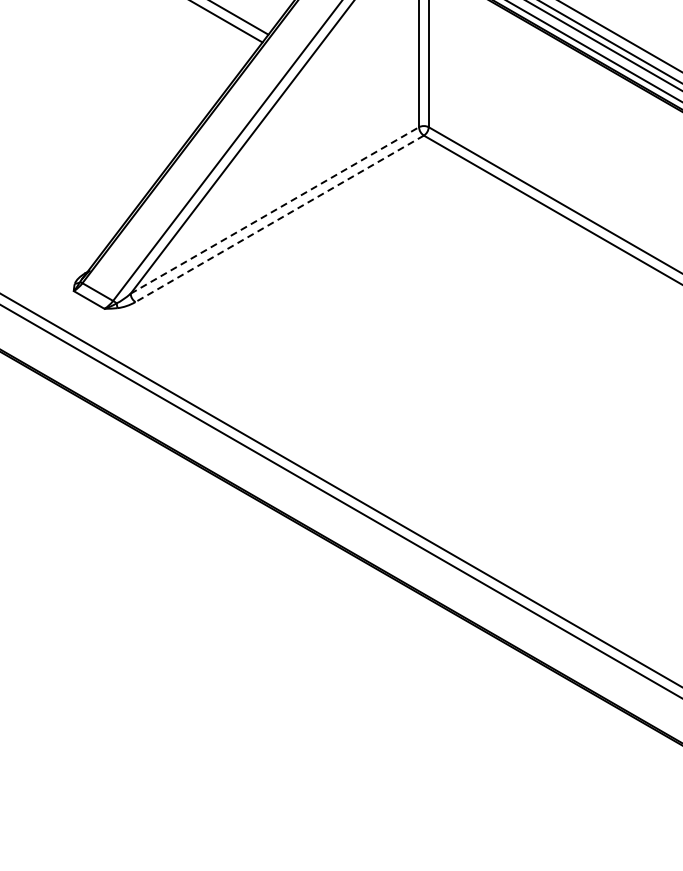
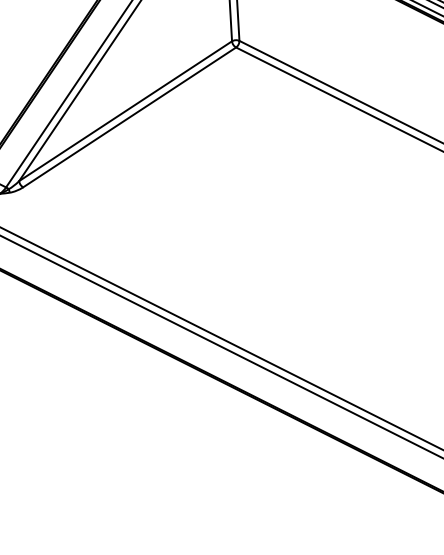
line: (275, 210) -> (126, 111), dashed -> solid
line: (279, 219) -> (129, 117), dashed -> solid

